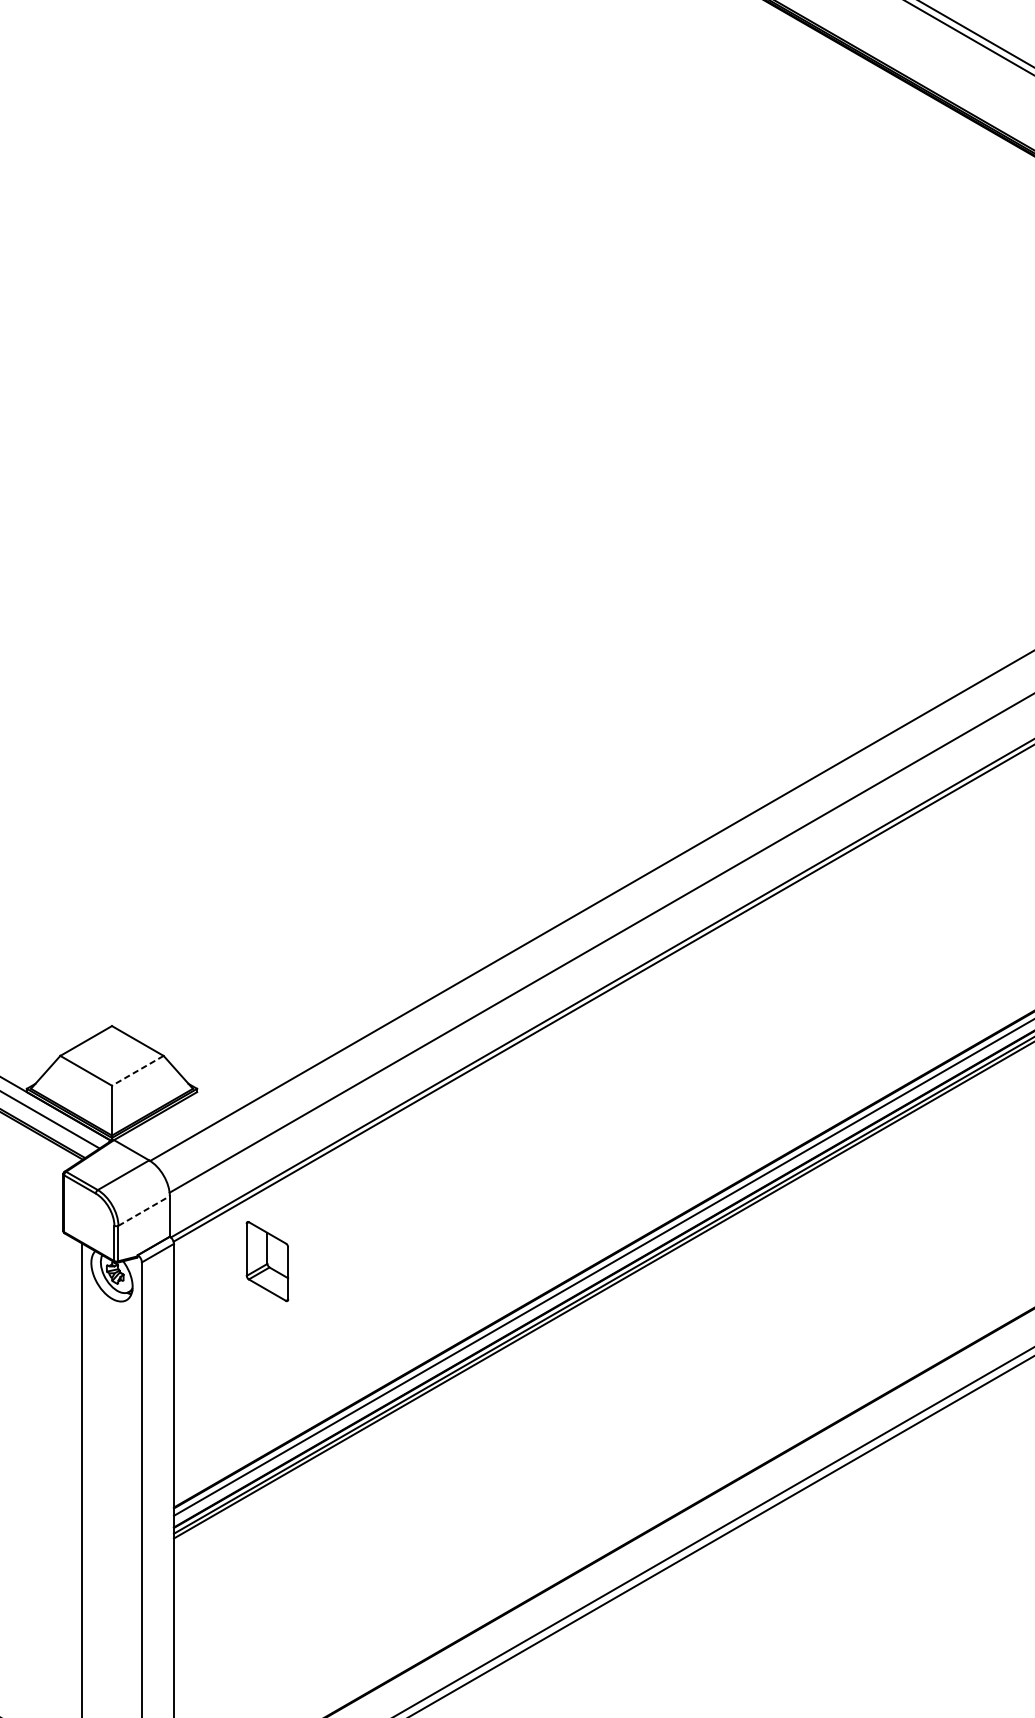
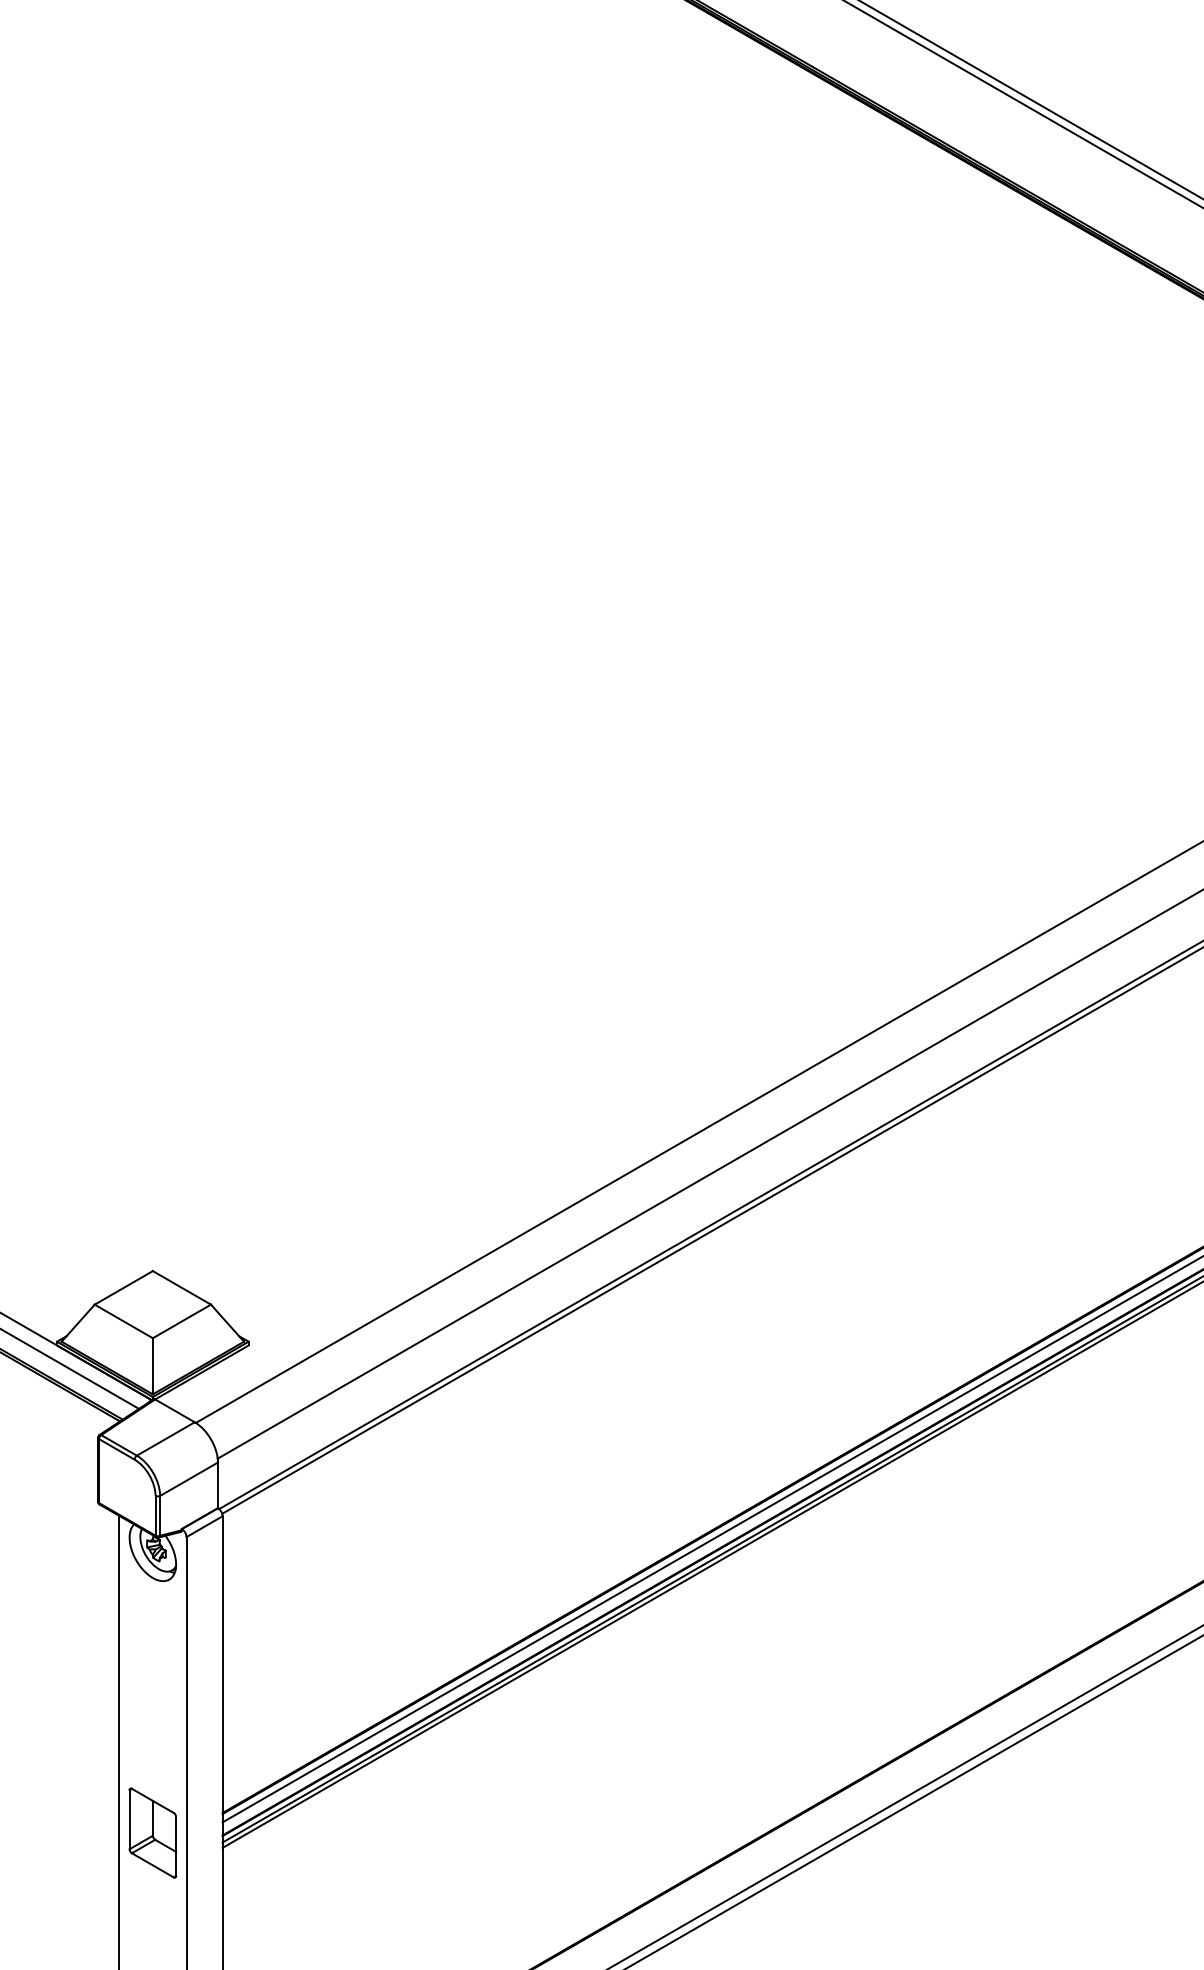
line: (137, 1070) -> (181, 1321), dashed -> solid
line: (144, 1210) -> (189, 1478), dashed -> solid
part: (267, 1260) -> (152, 1832), moved

